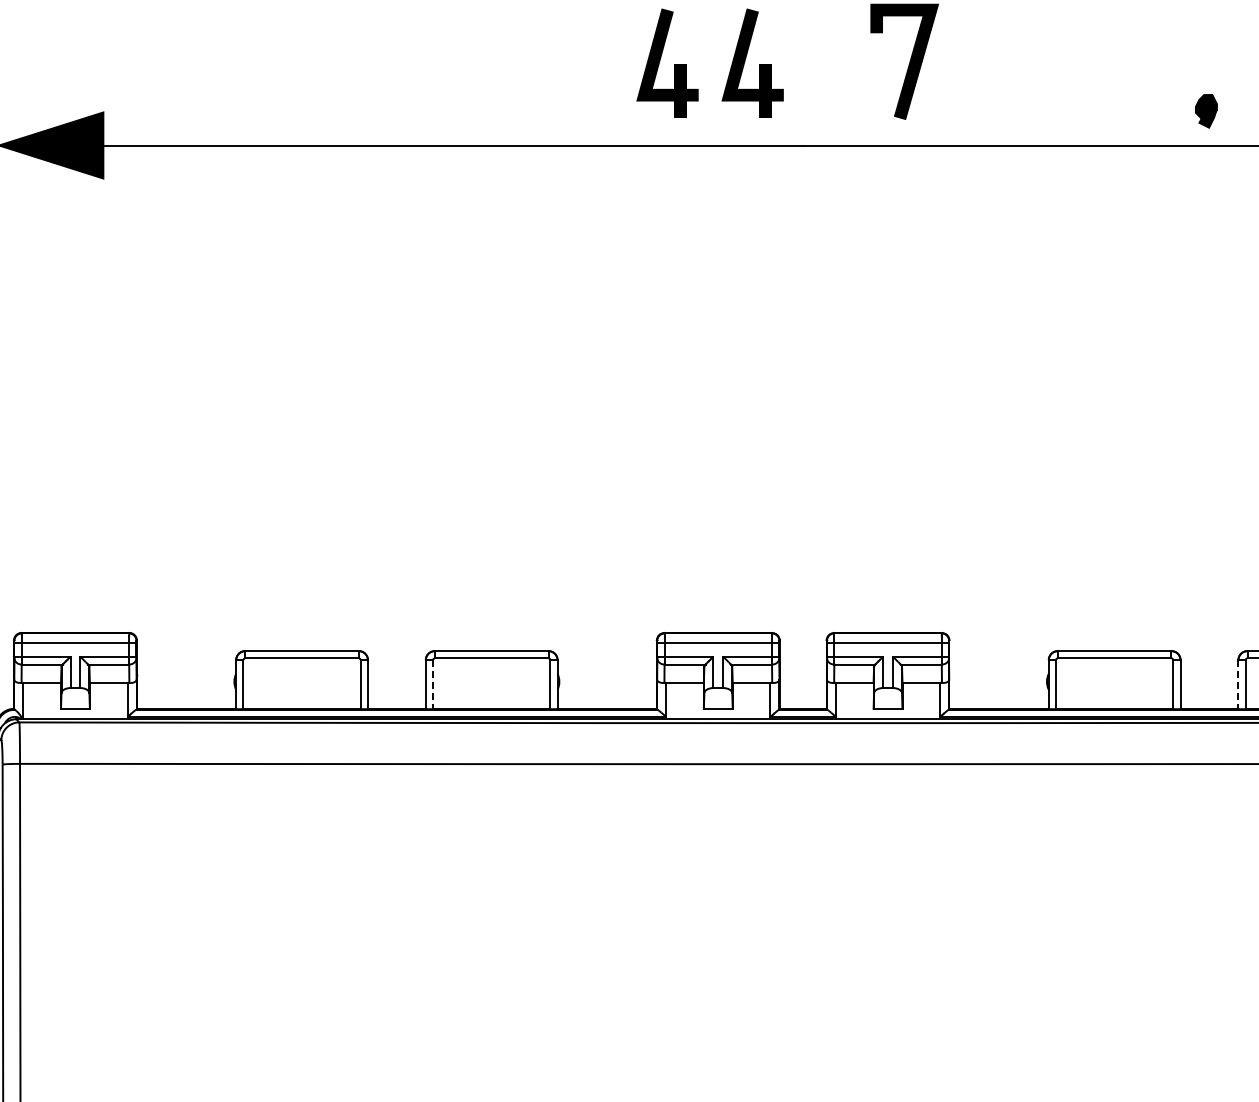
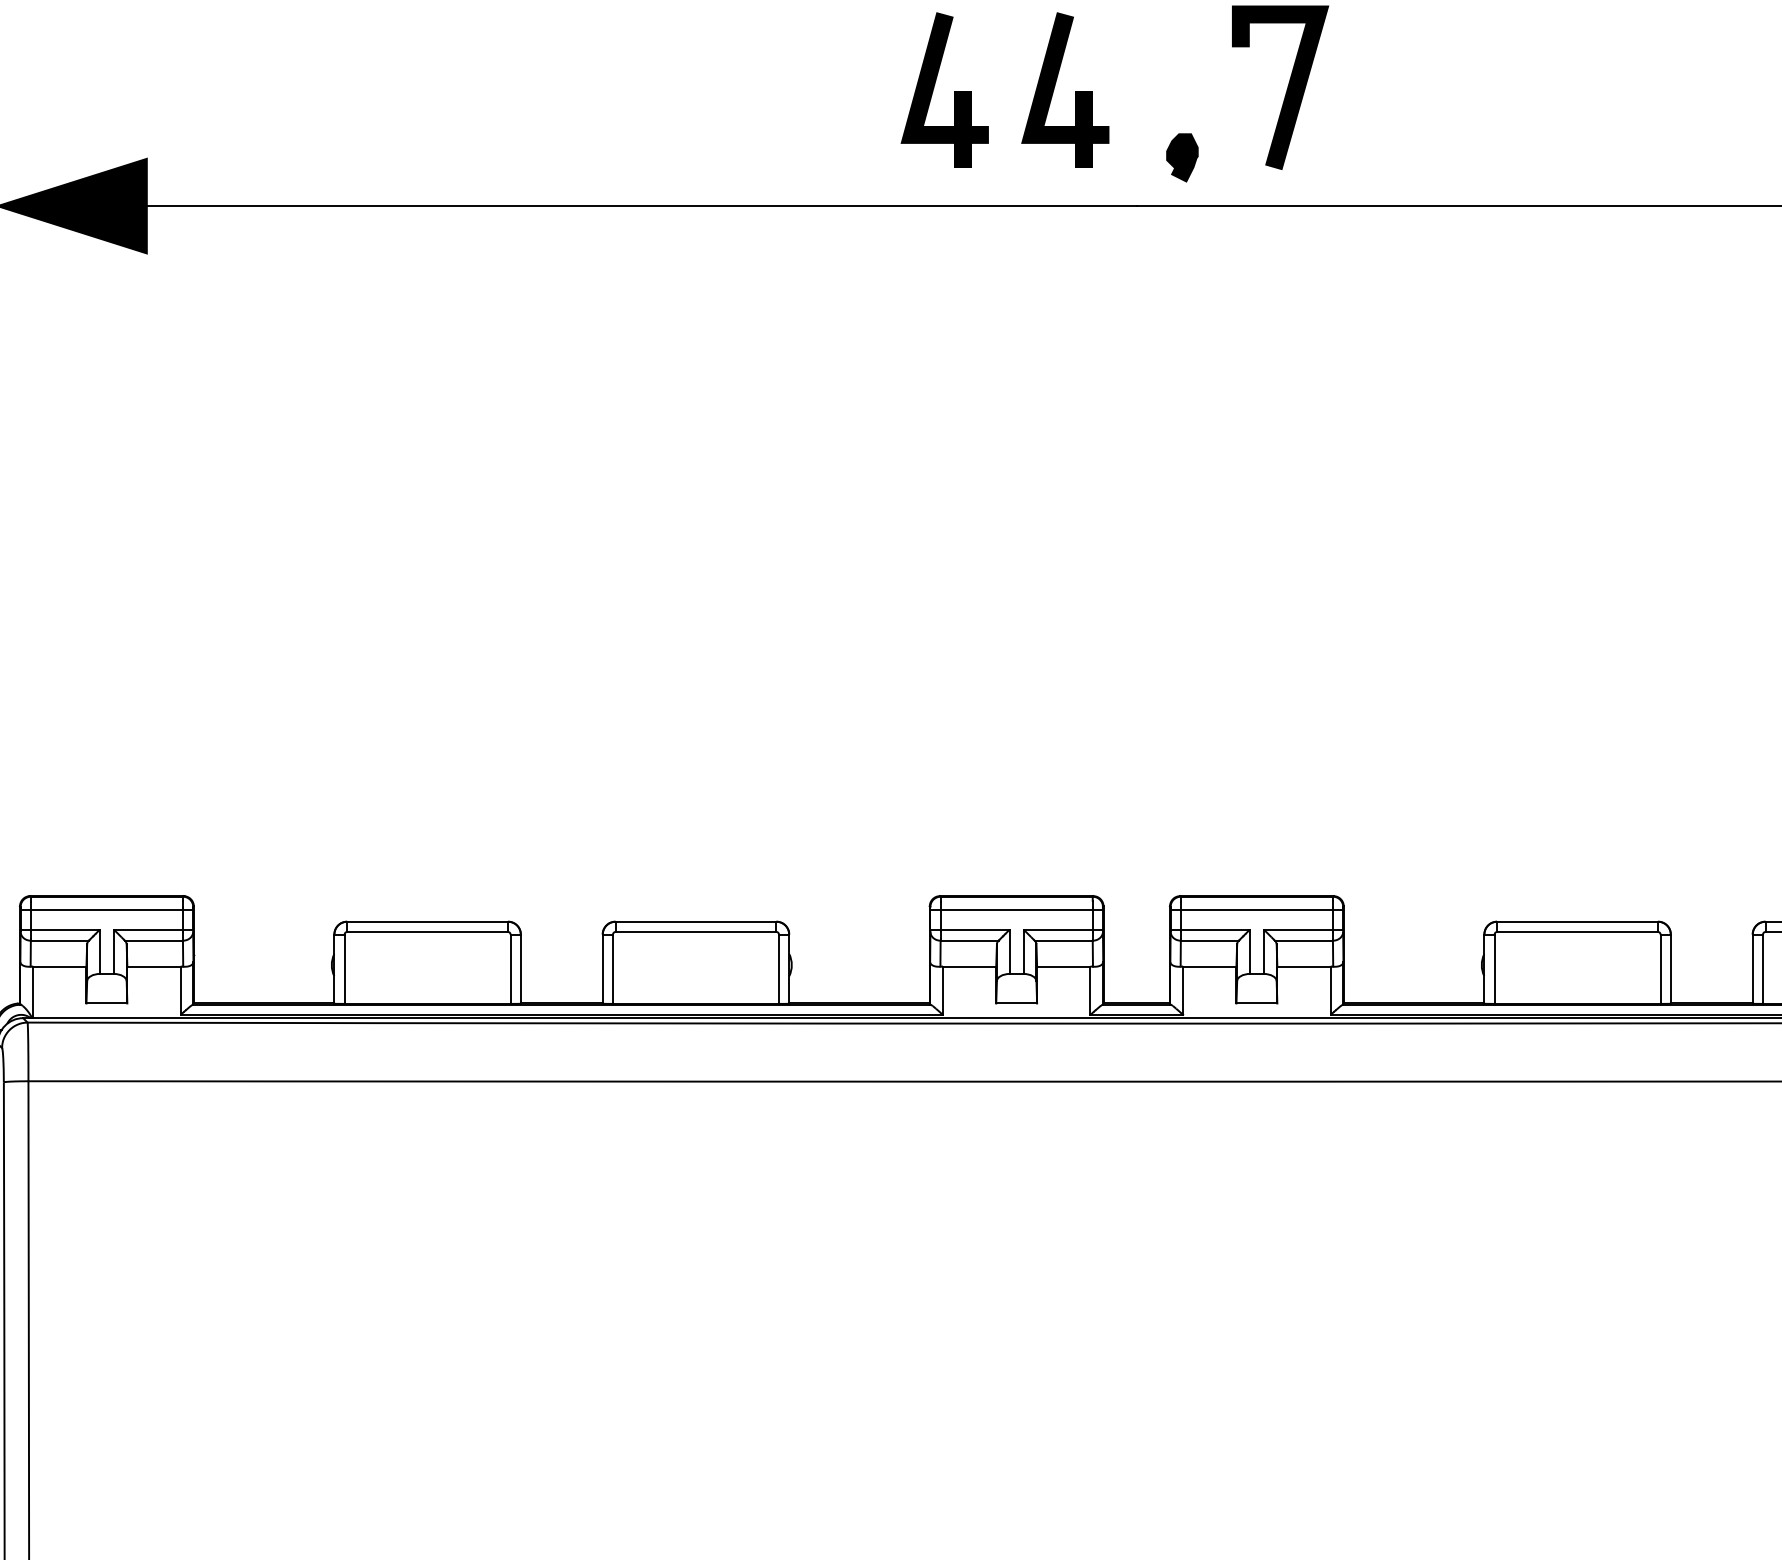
part: (1206, 111) -> (1182, 158), moved
line: (433, 684) -> (613, 968), dashed -> solid
line: (1238, 685) -> (1752, 970), dashed -> solid

